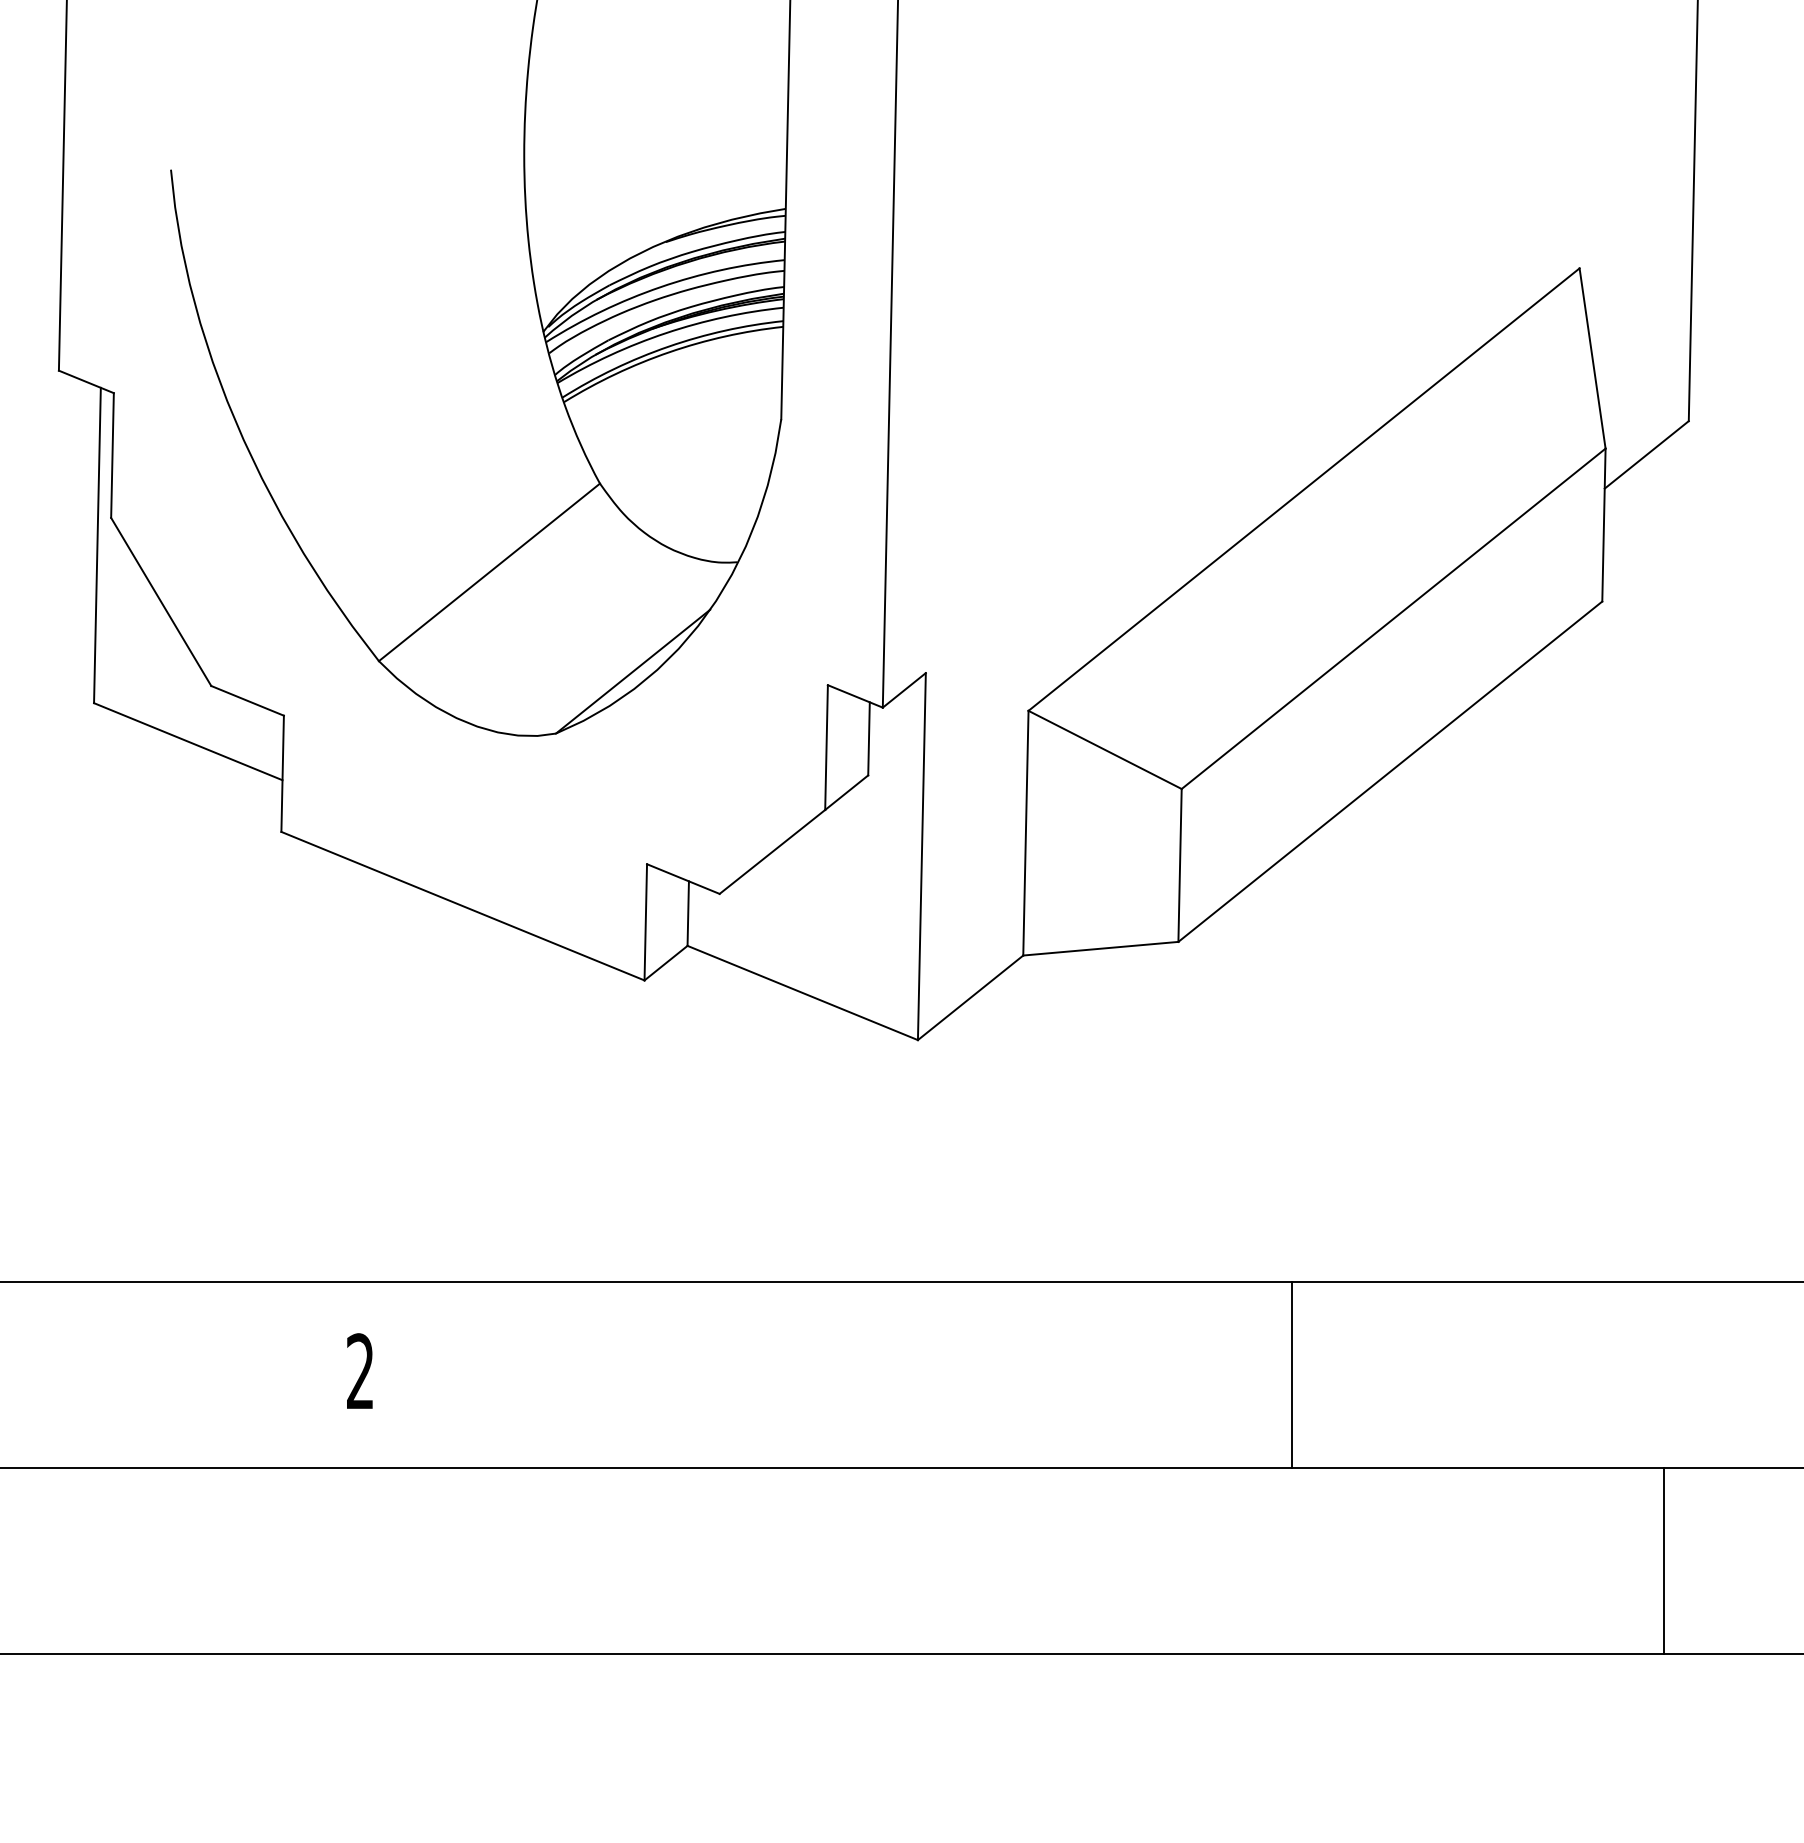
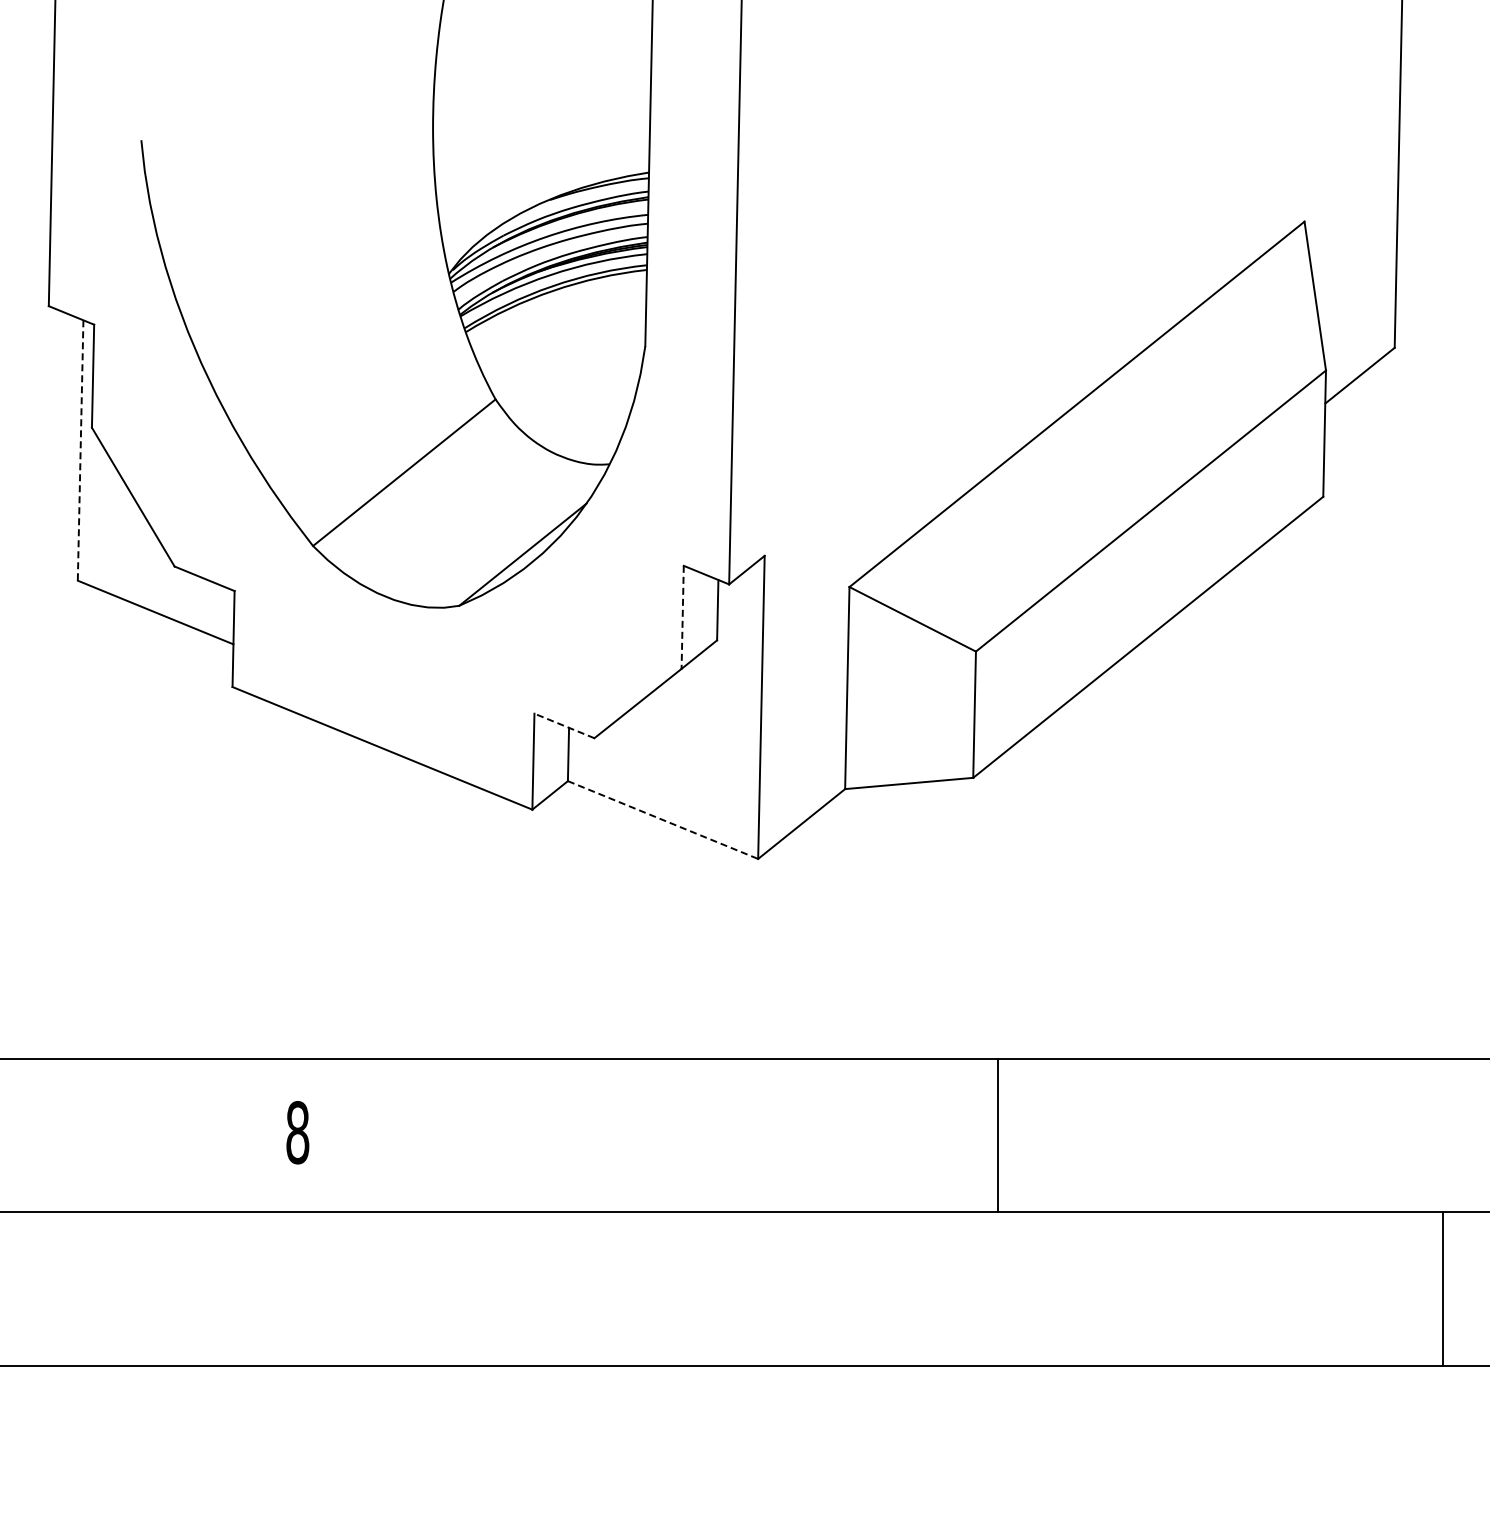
line: (97, 546) -> (80, 451), solid -> dashed
line: (826, 747) -> (682, 617), solid -> dashed
line: (682, 878) -> (563, 725), solid -> dashed
line: (803, 993) -> (663, 820), solid -> dashed
text: (360, 1371) -> (297, 1132), 2 -> 8
line: (1292, 1375) -> (998, 1135), moved
line: (1663, 1560) -> (1442, 1288), moved

